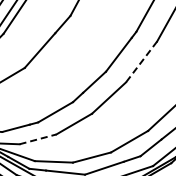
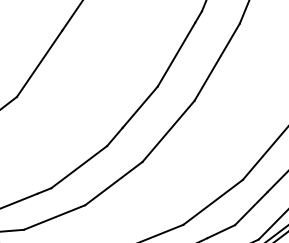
line: (141, 61) -> (216, 61), dashed -> solid
line: (38, 139) -> (55, 217), dashed -> solid

